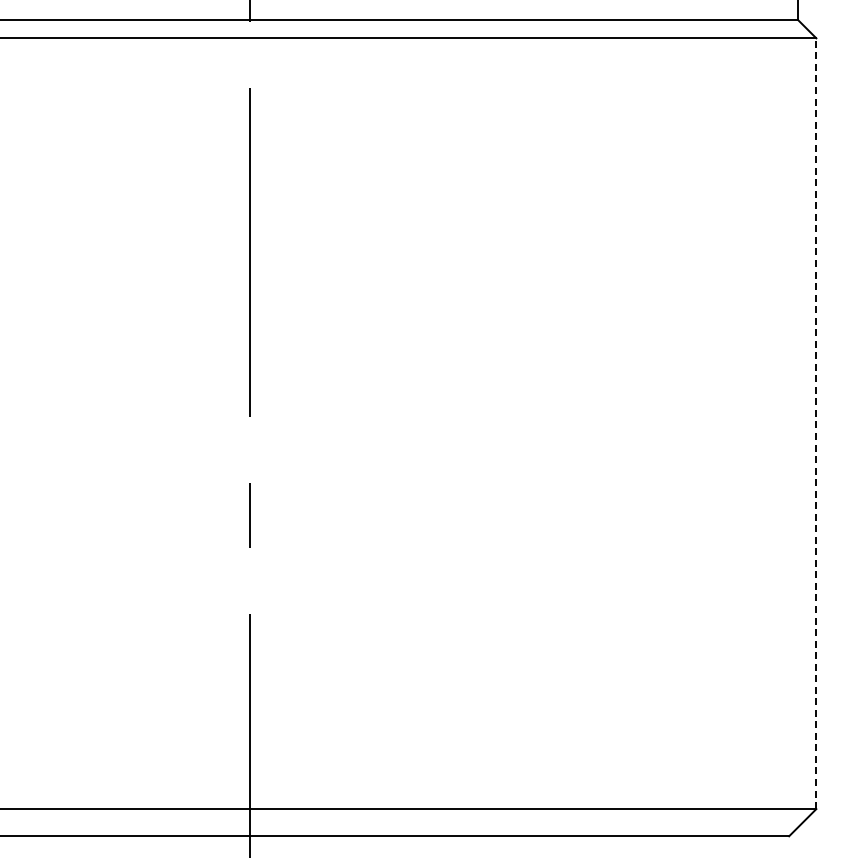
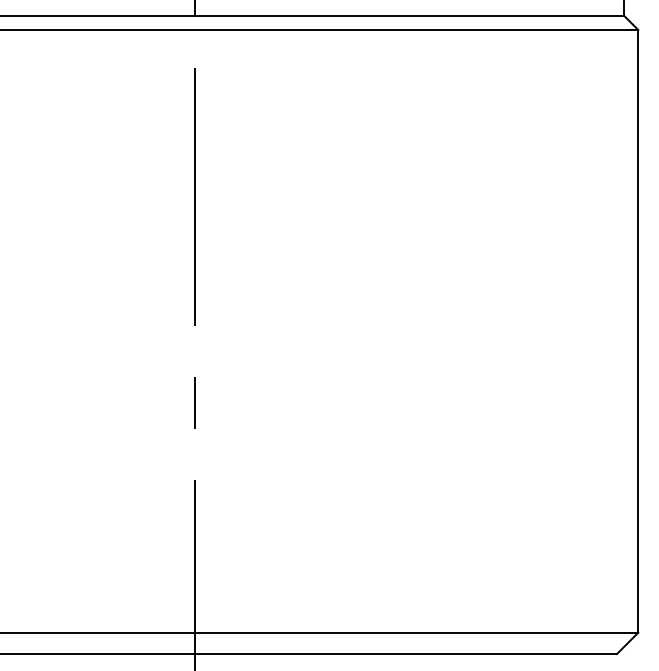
line: (816, 423) -> (638, 331), dashed -> solid

